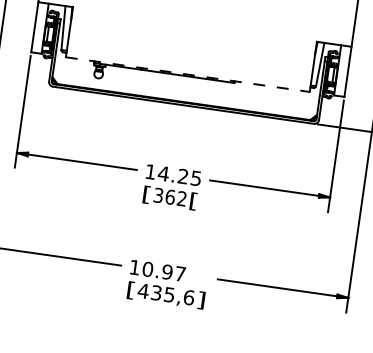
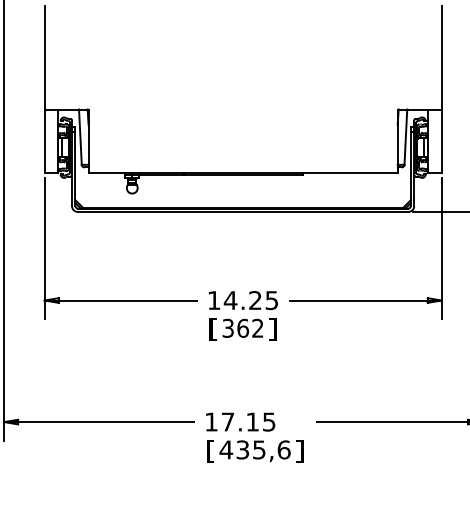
line: (188, 75) -> (243, 173), dashed -> solid
text: (193, 201) -> (272, 329), [ -> ]
text: (164, 271) -> (248, 421), 10.97 -> 17.15

